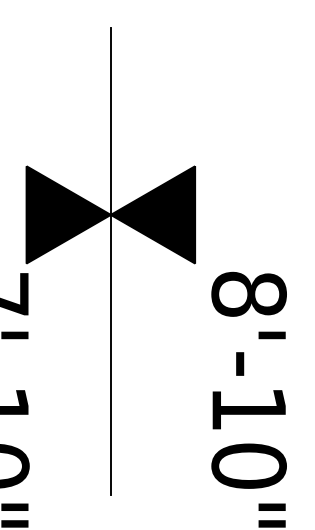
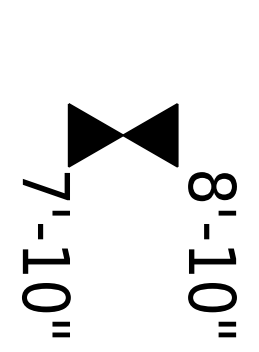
line: (111, 260) -> (123, 164), removed

